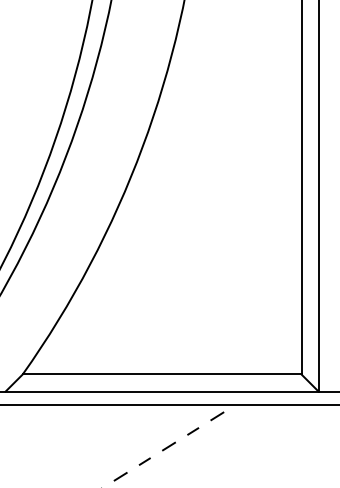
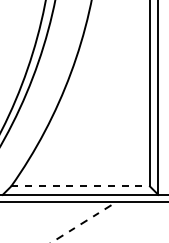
line: (163, 374) -> (81, 186), solid -> dashed

